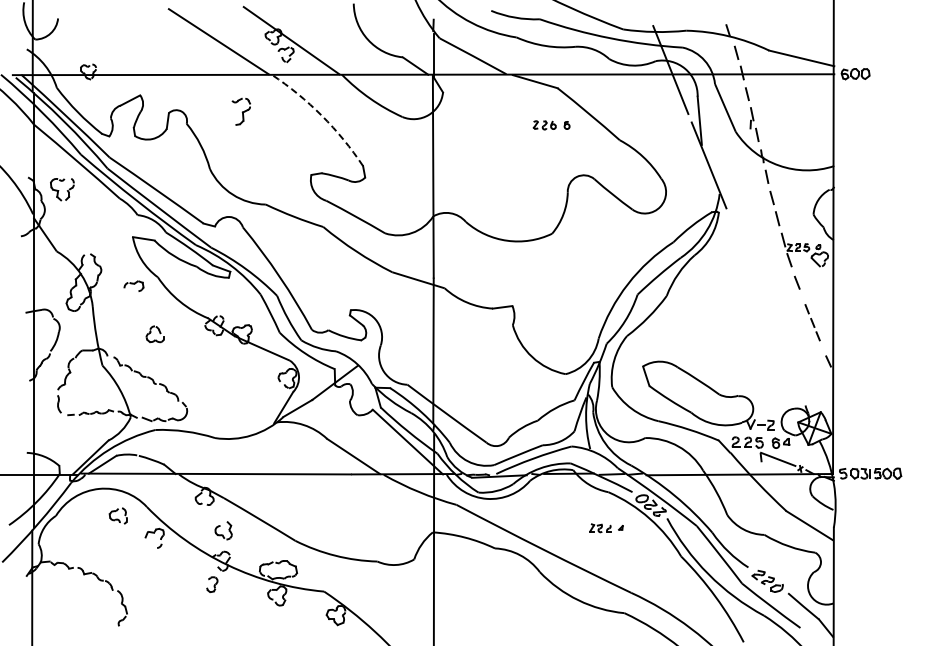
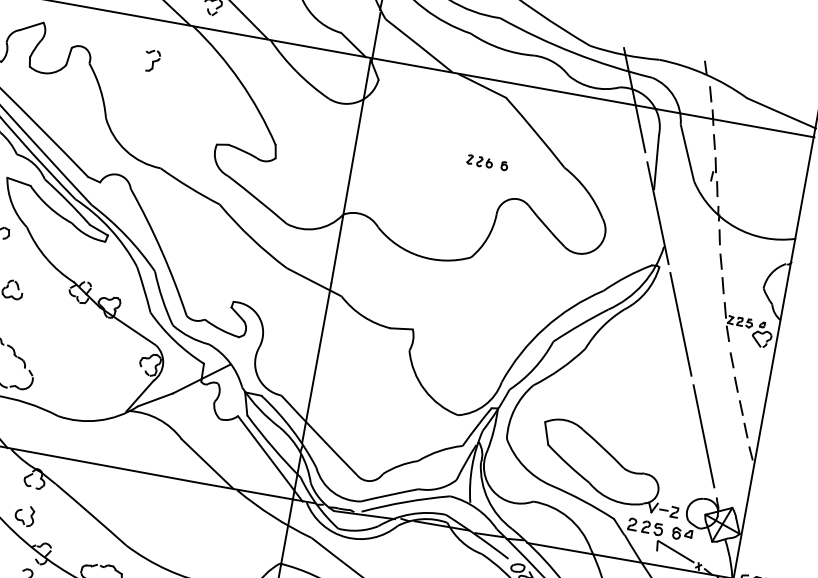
part: (241, 111) -> (152, 60), size x0.71
arc: (321, 115) -> (239, 80), dashed -> solid
part: (551, 125) -> (487, 163), moved
line: (746, 258) -> (680, 323), added
part: (812, 322) -> (741, 407), size x1.43
line: (784, 353) -> (703, 435), added
part: (223, 530) -> (24, 515), moved

